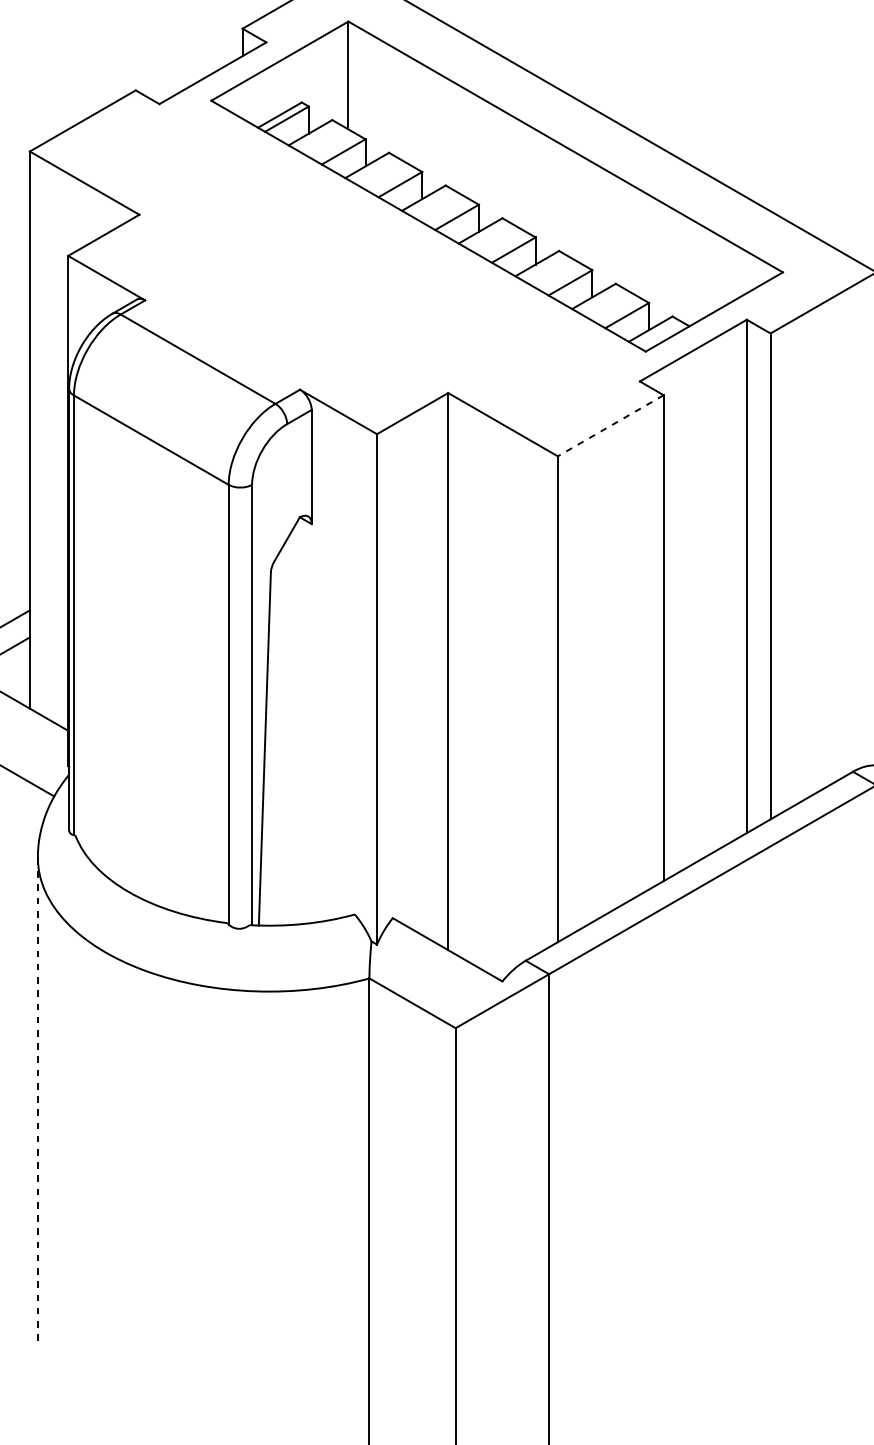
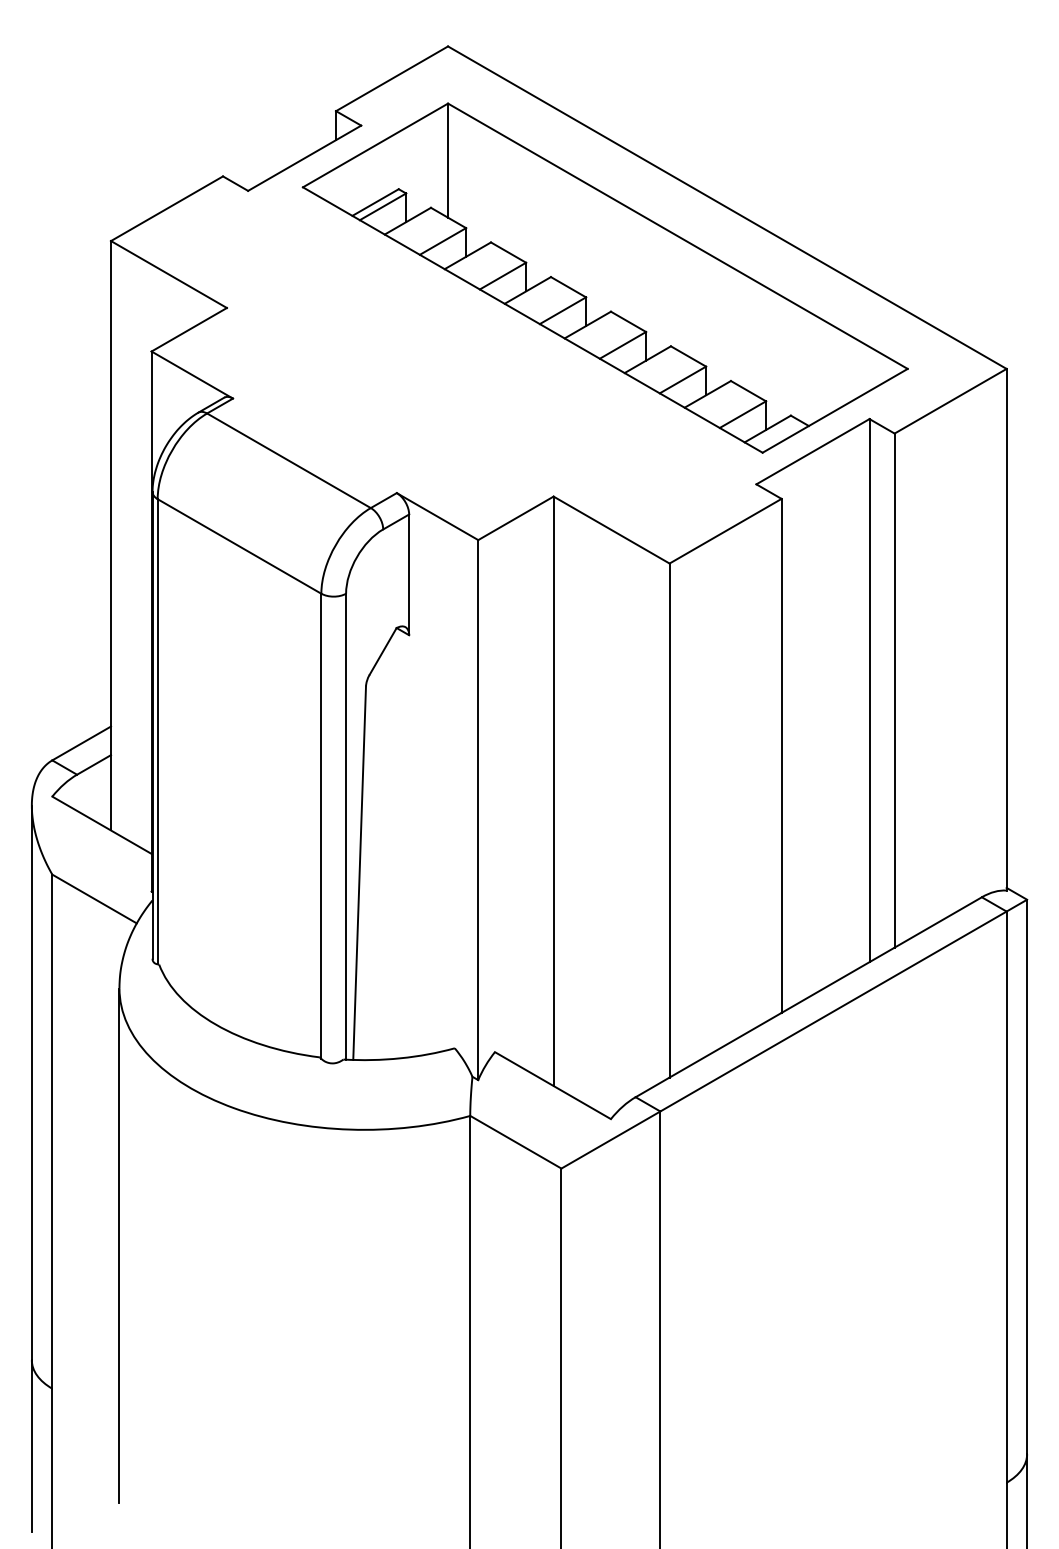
line: (610, 426) -> (725, 531), dashed -> solid
line: (37, 1101) -> (119, 1246), dashed -> solid

